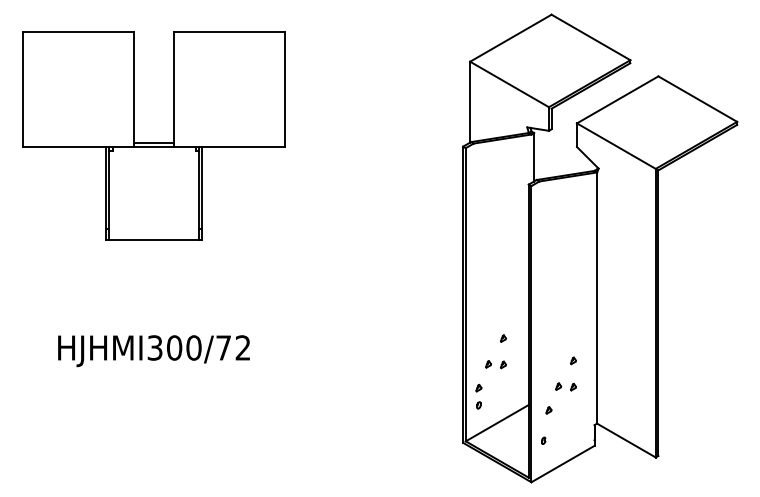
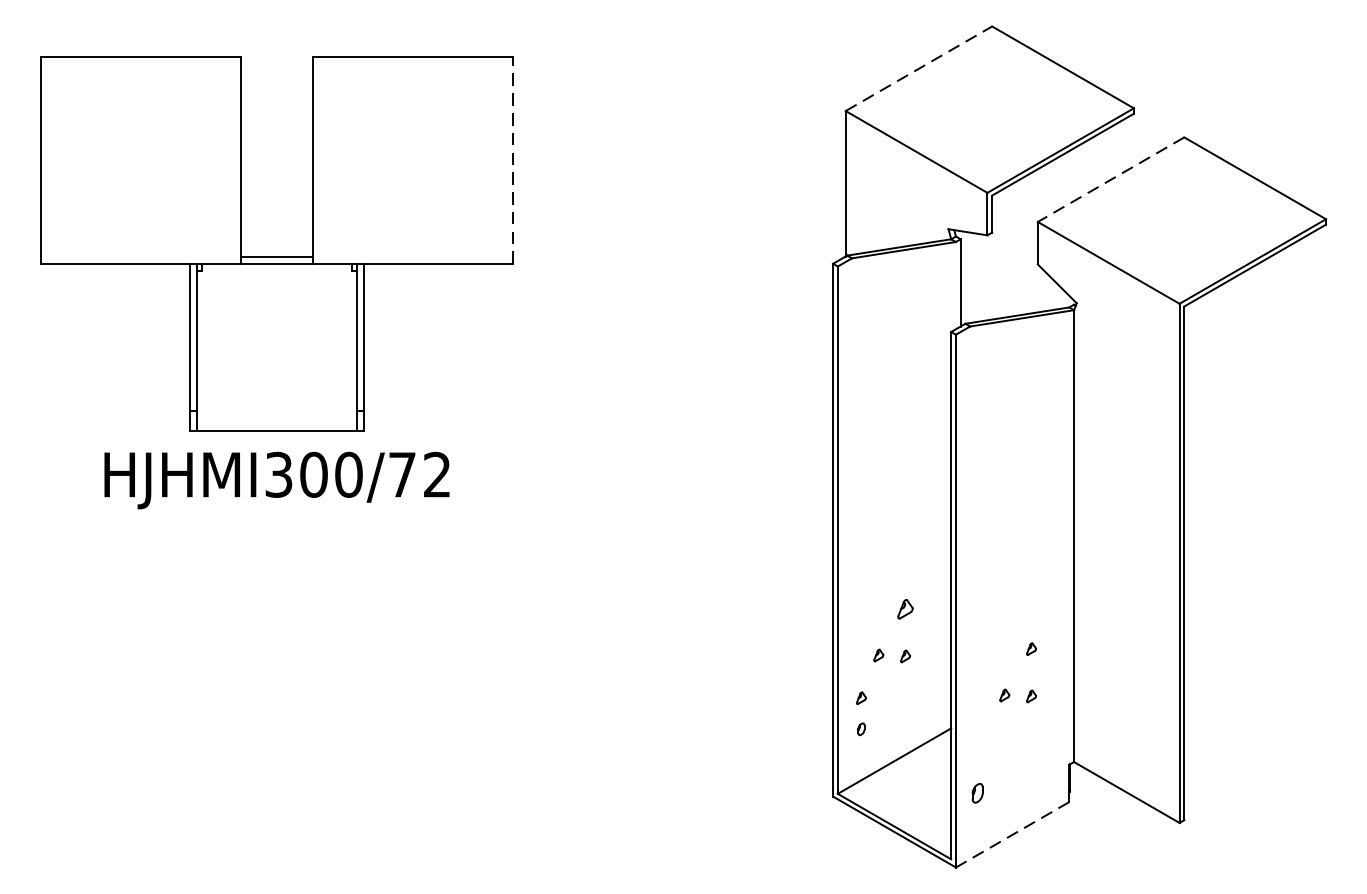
line: (511, 37) -> (920, 67), solid -> dashed
line: (285, 89) -> (513, 160), solid -> dashed
line: (617, 100) -> (1110, 180), solid -> dashed
part: (503, 338) -> (905, 608), size x1.6
text: (153, 351) -> (276, 481), moved
part: (548, 410) -> (986, 738), removed
part: (543, 440) -> (977, 792), size x1.6
line: (562, 464) -> (1011, 835), solid -> dashed

